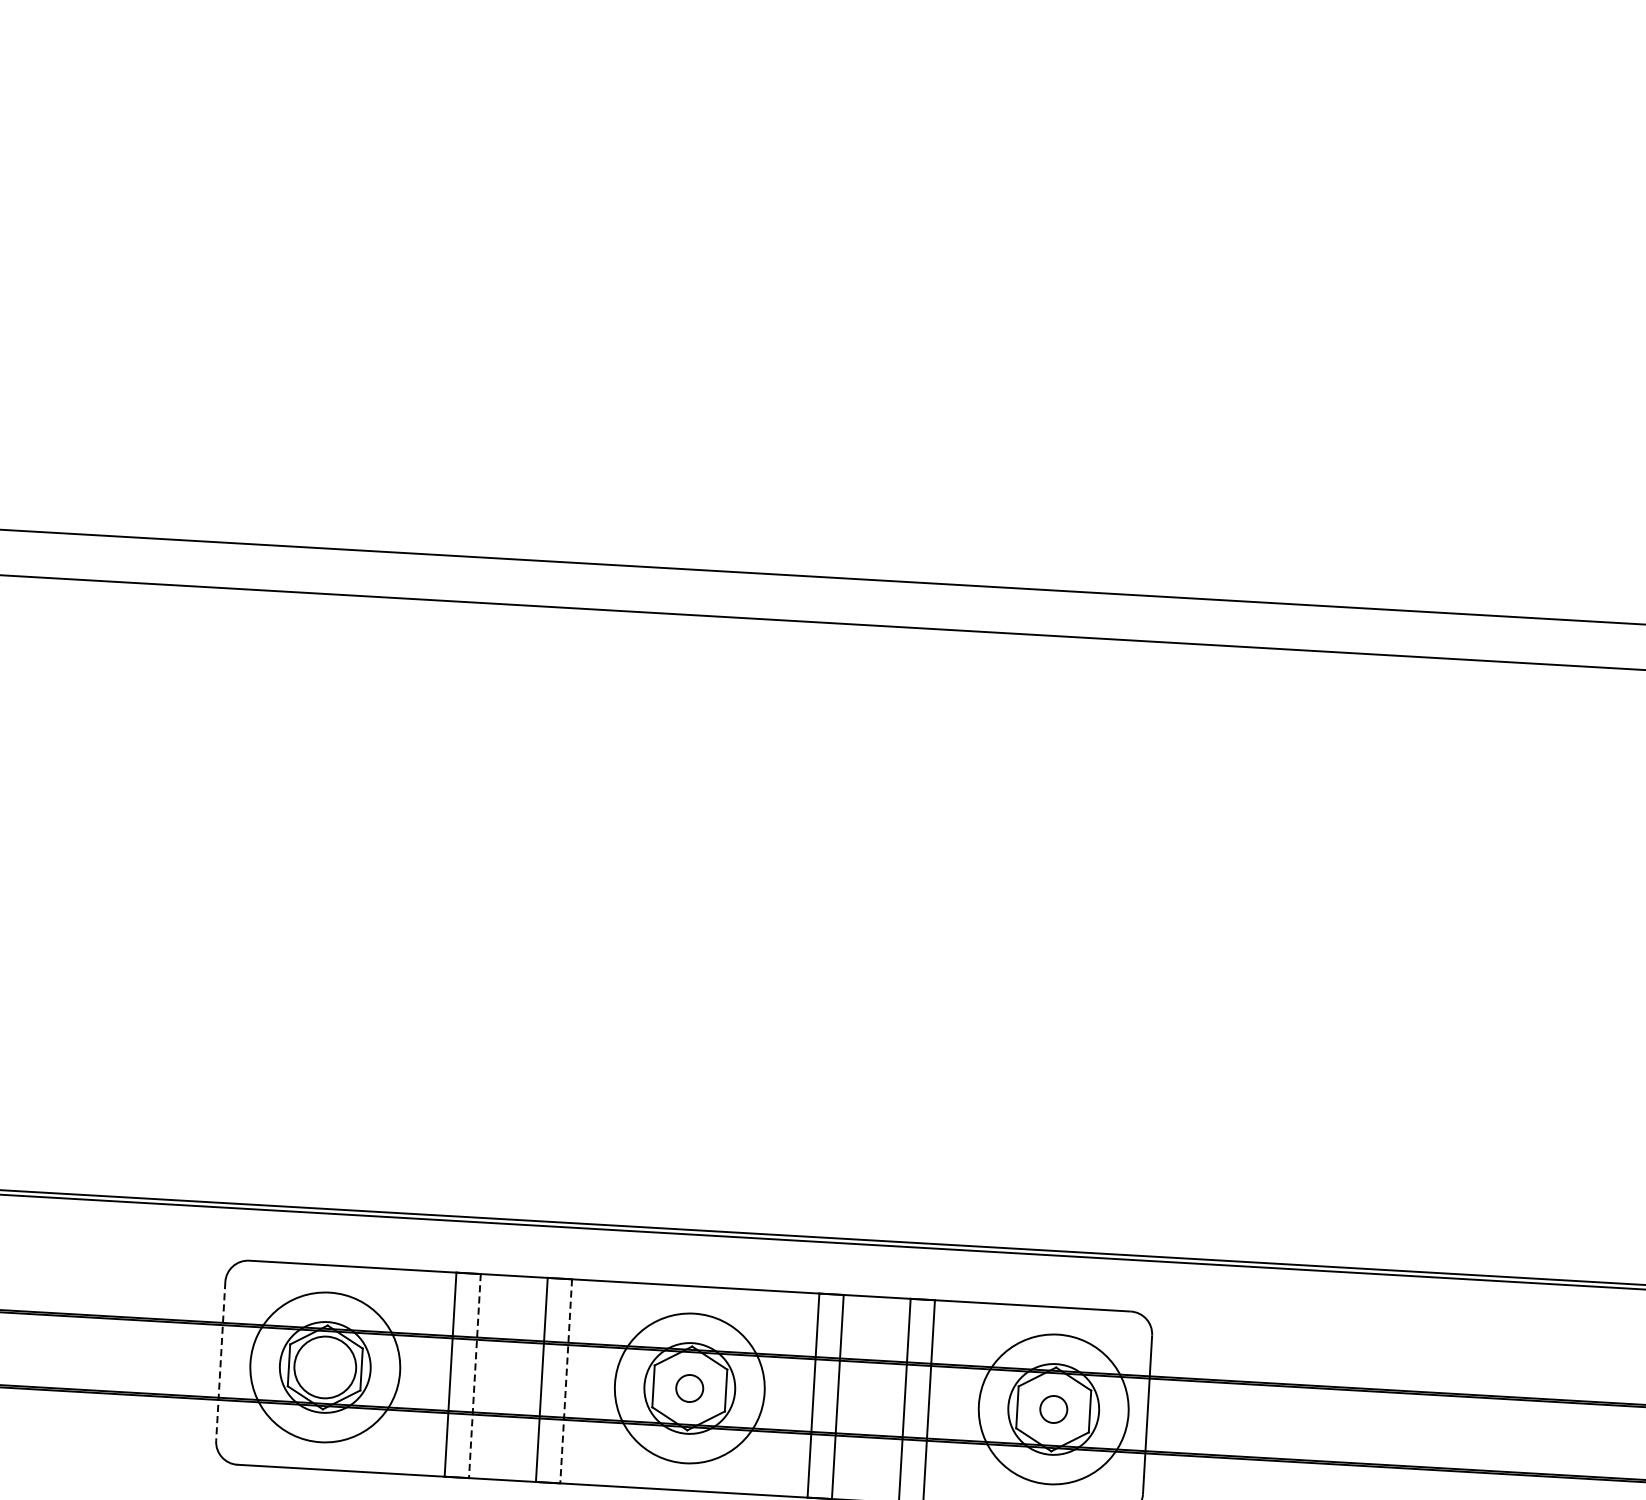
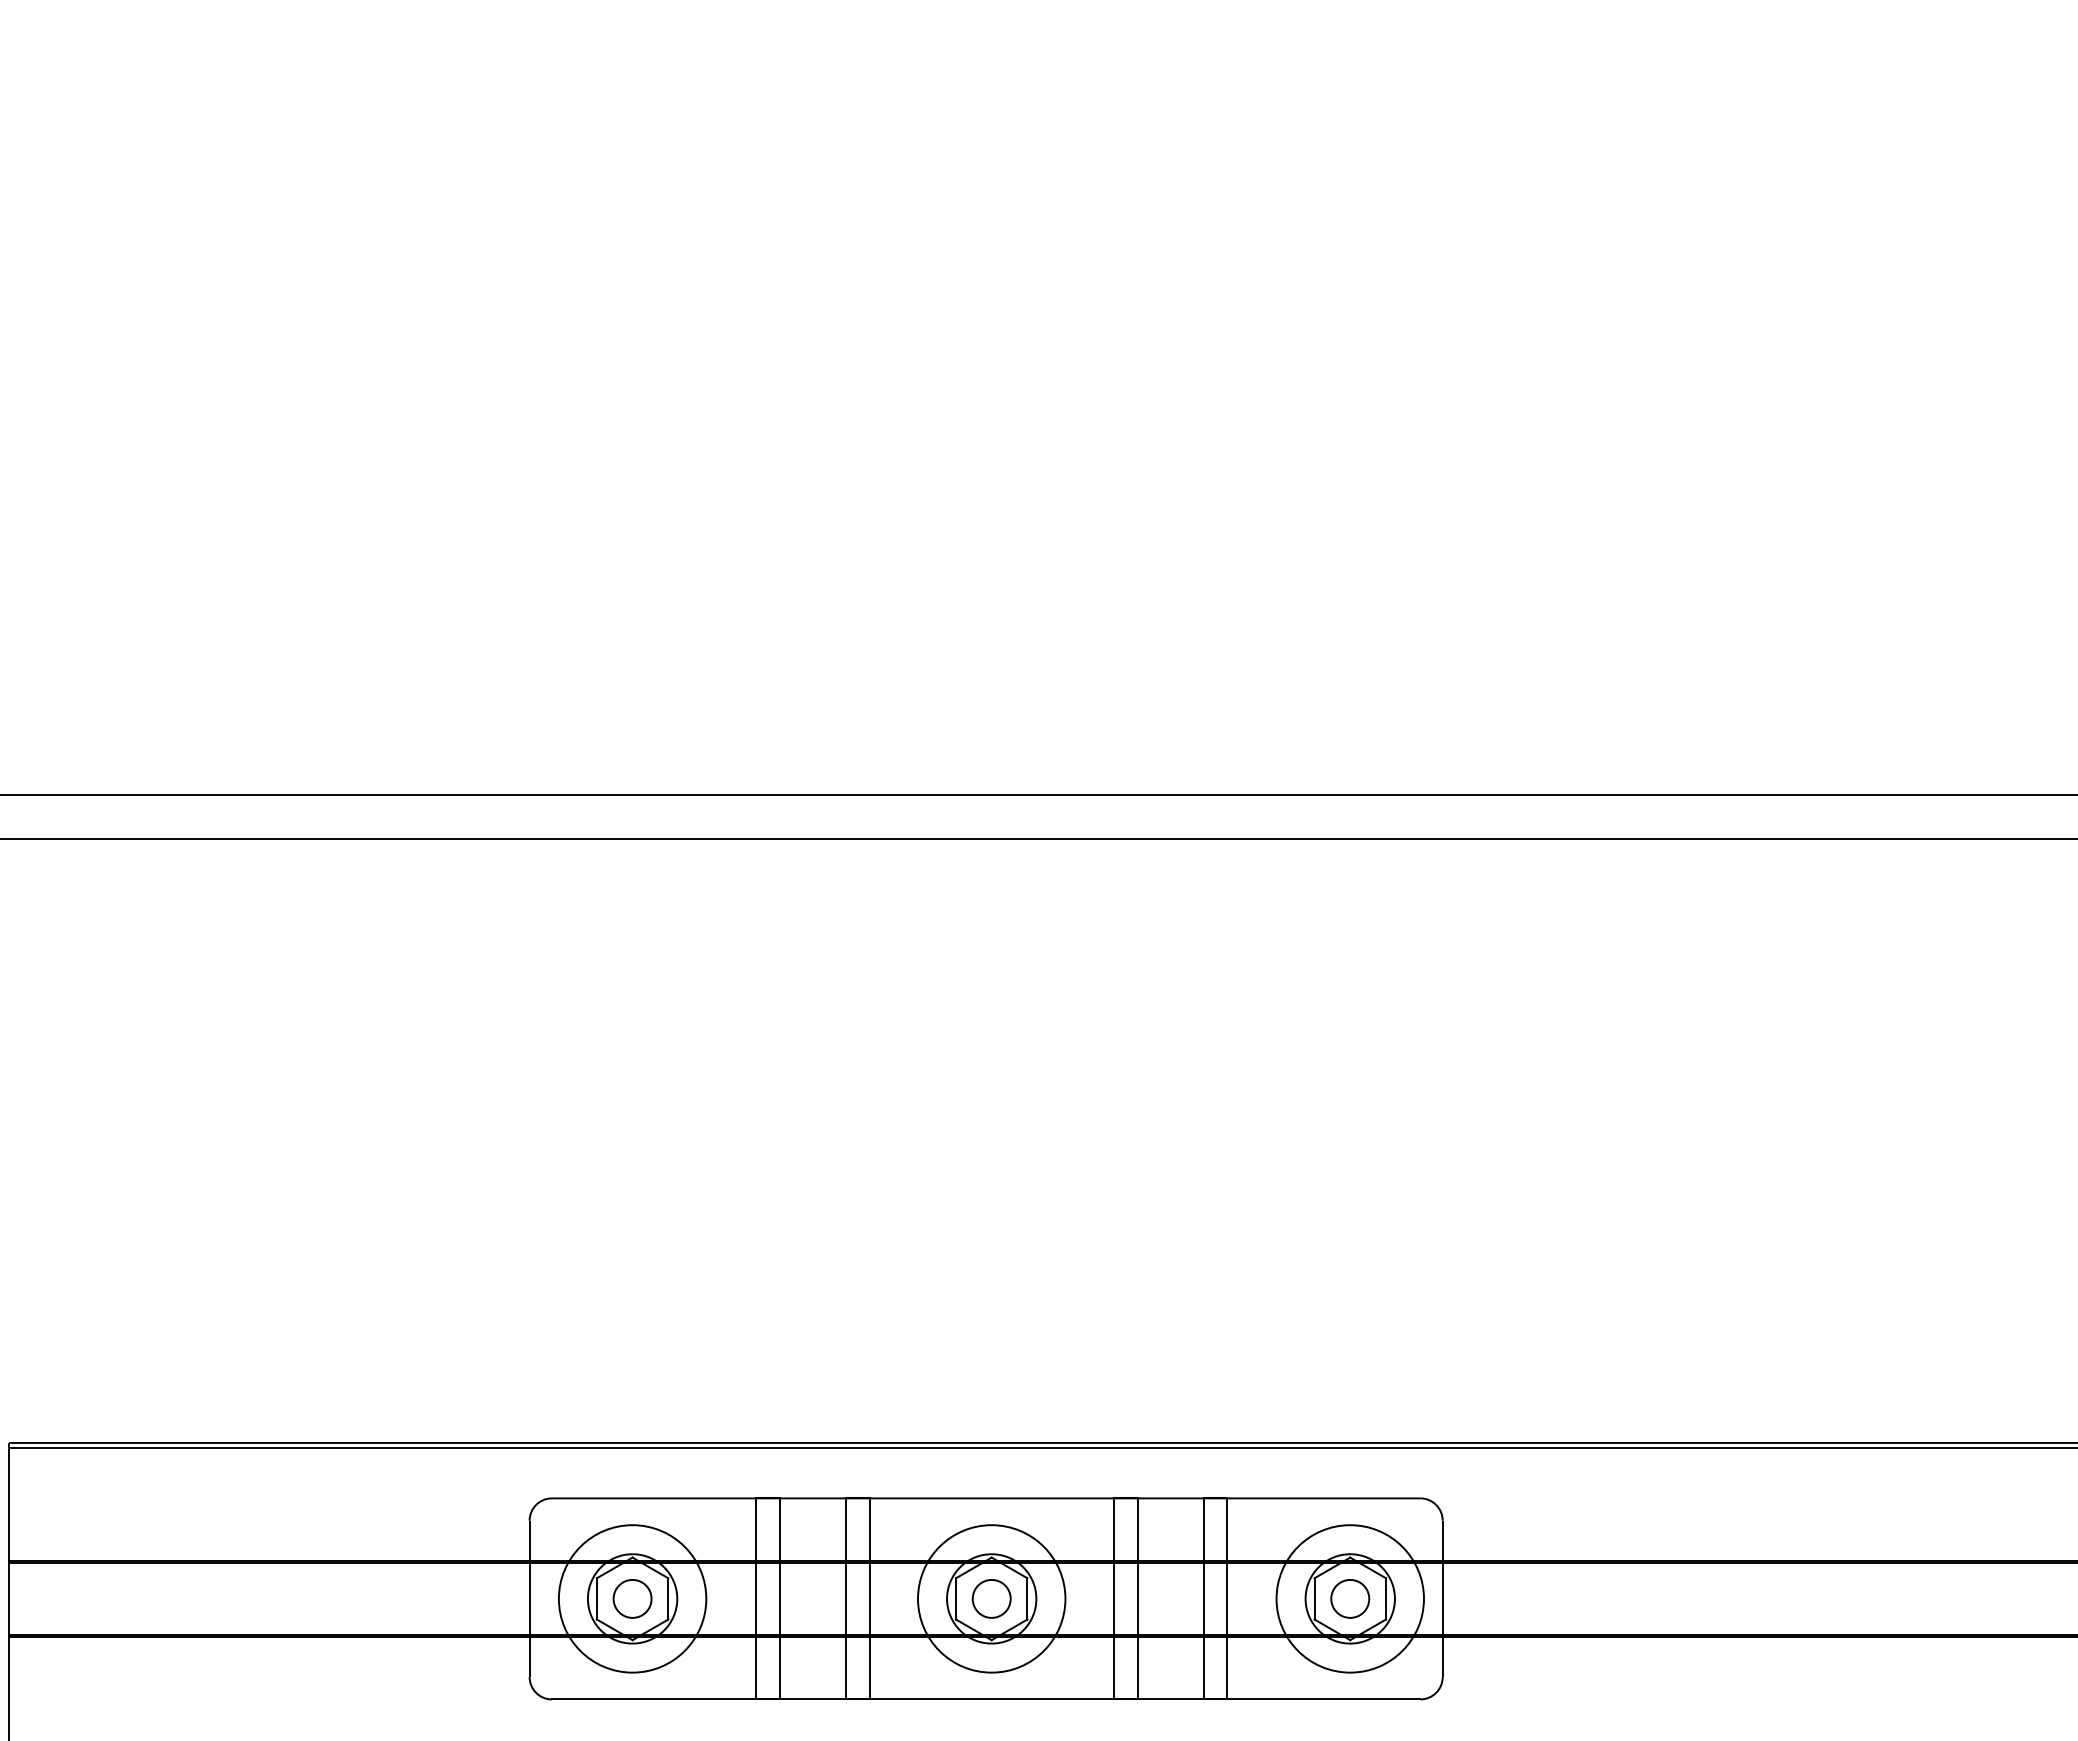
line: (220, 1362) -> (529, 1599), dashed -> solid
circle: (325, 1367) -> (632, 1598), size x0.62
line: (475, 1375) -> (780, 1598), dashed -> solid
line: (565, 1380) -> (869, 1598), dashed -> solid
circle: (689, 1388) -> (991, 1598), size x1.43
circle: (1053, 1409) -> (1350, 1598), size x1.43

